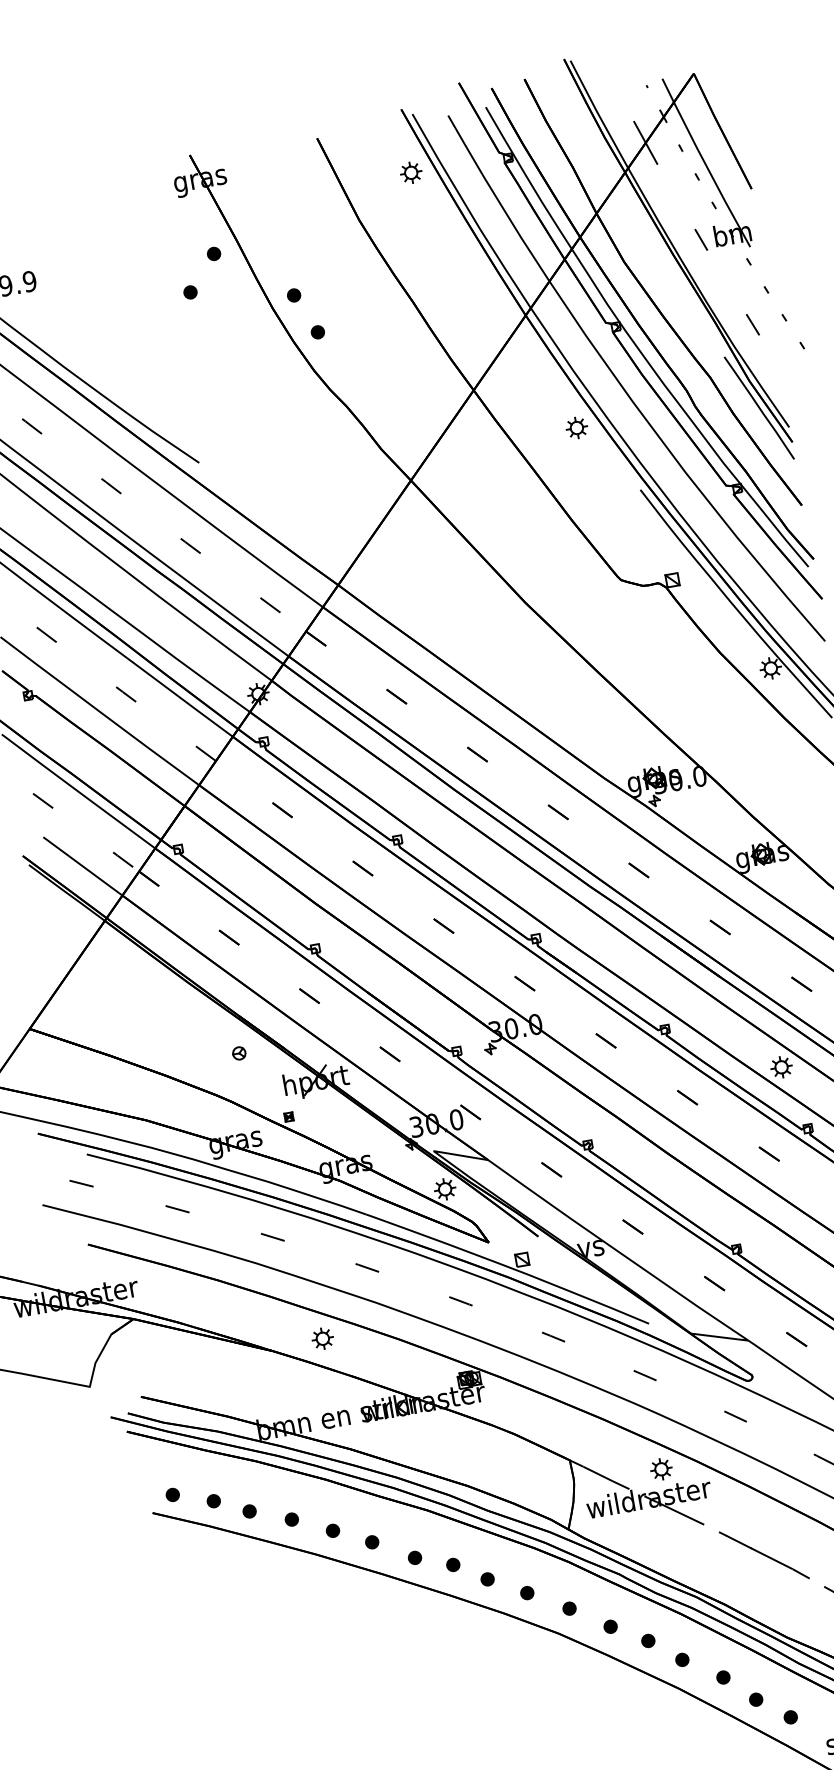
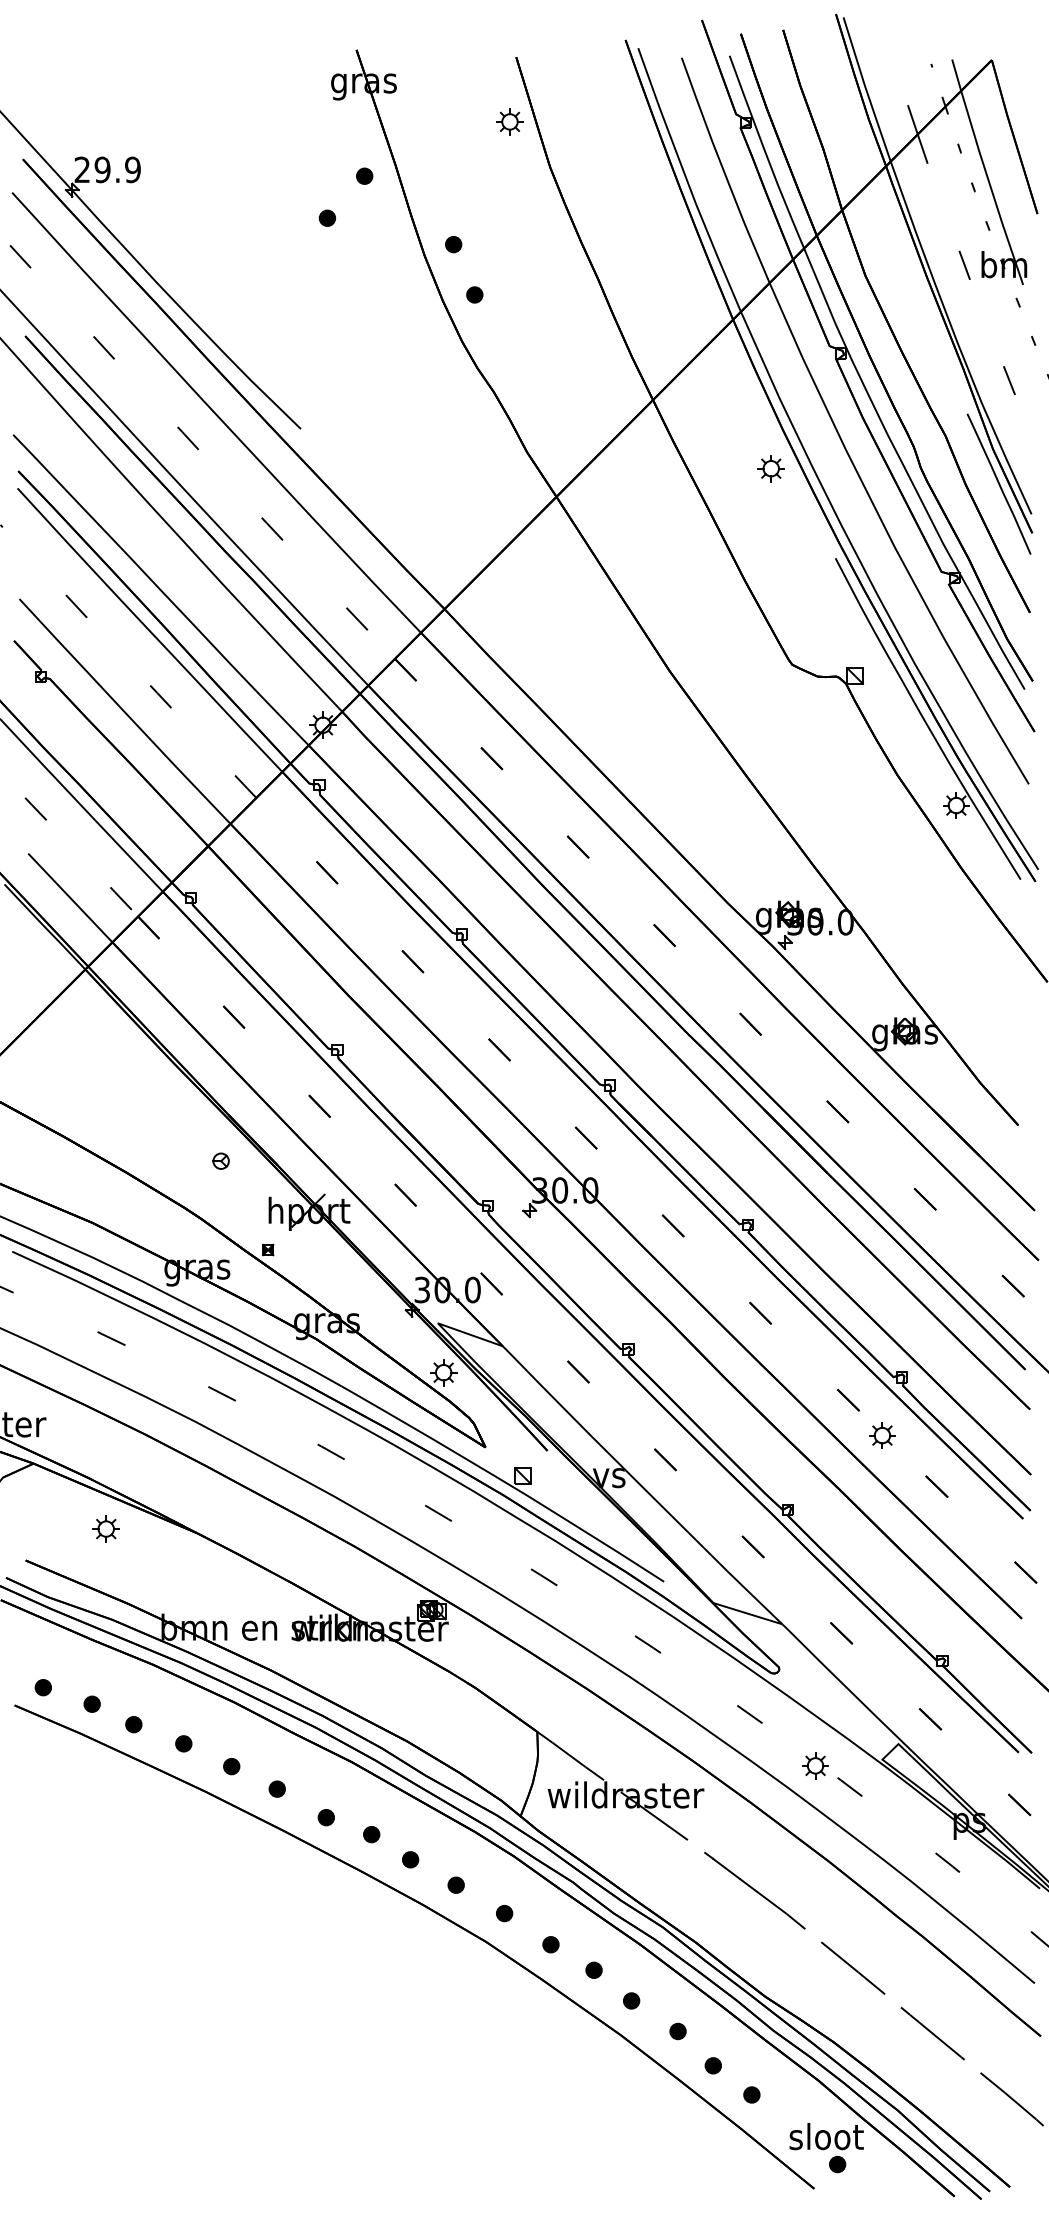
part: (410, 172) -> (509, 121), moved
part: (781, 1067) -> (882, 1435), moved
part: (322, 1338) -> (105, 1528), moved
part: (661, 1469) -> (815, 1765), moved

